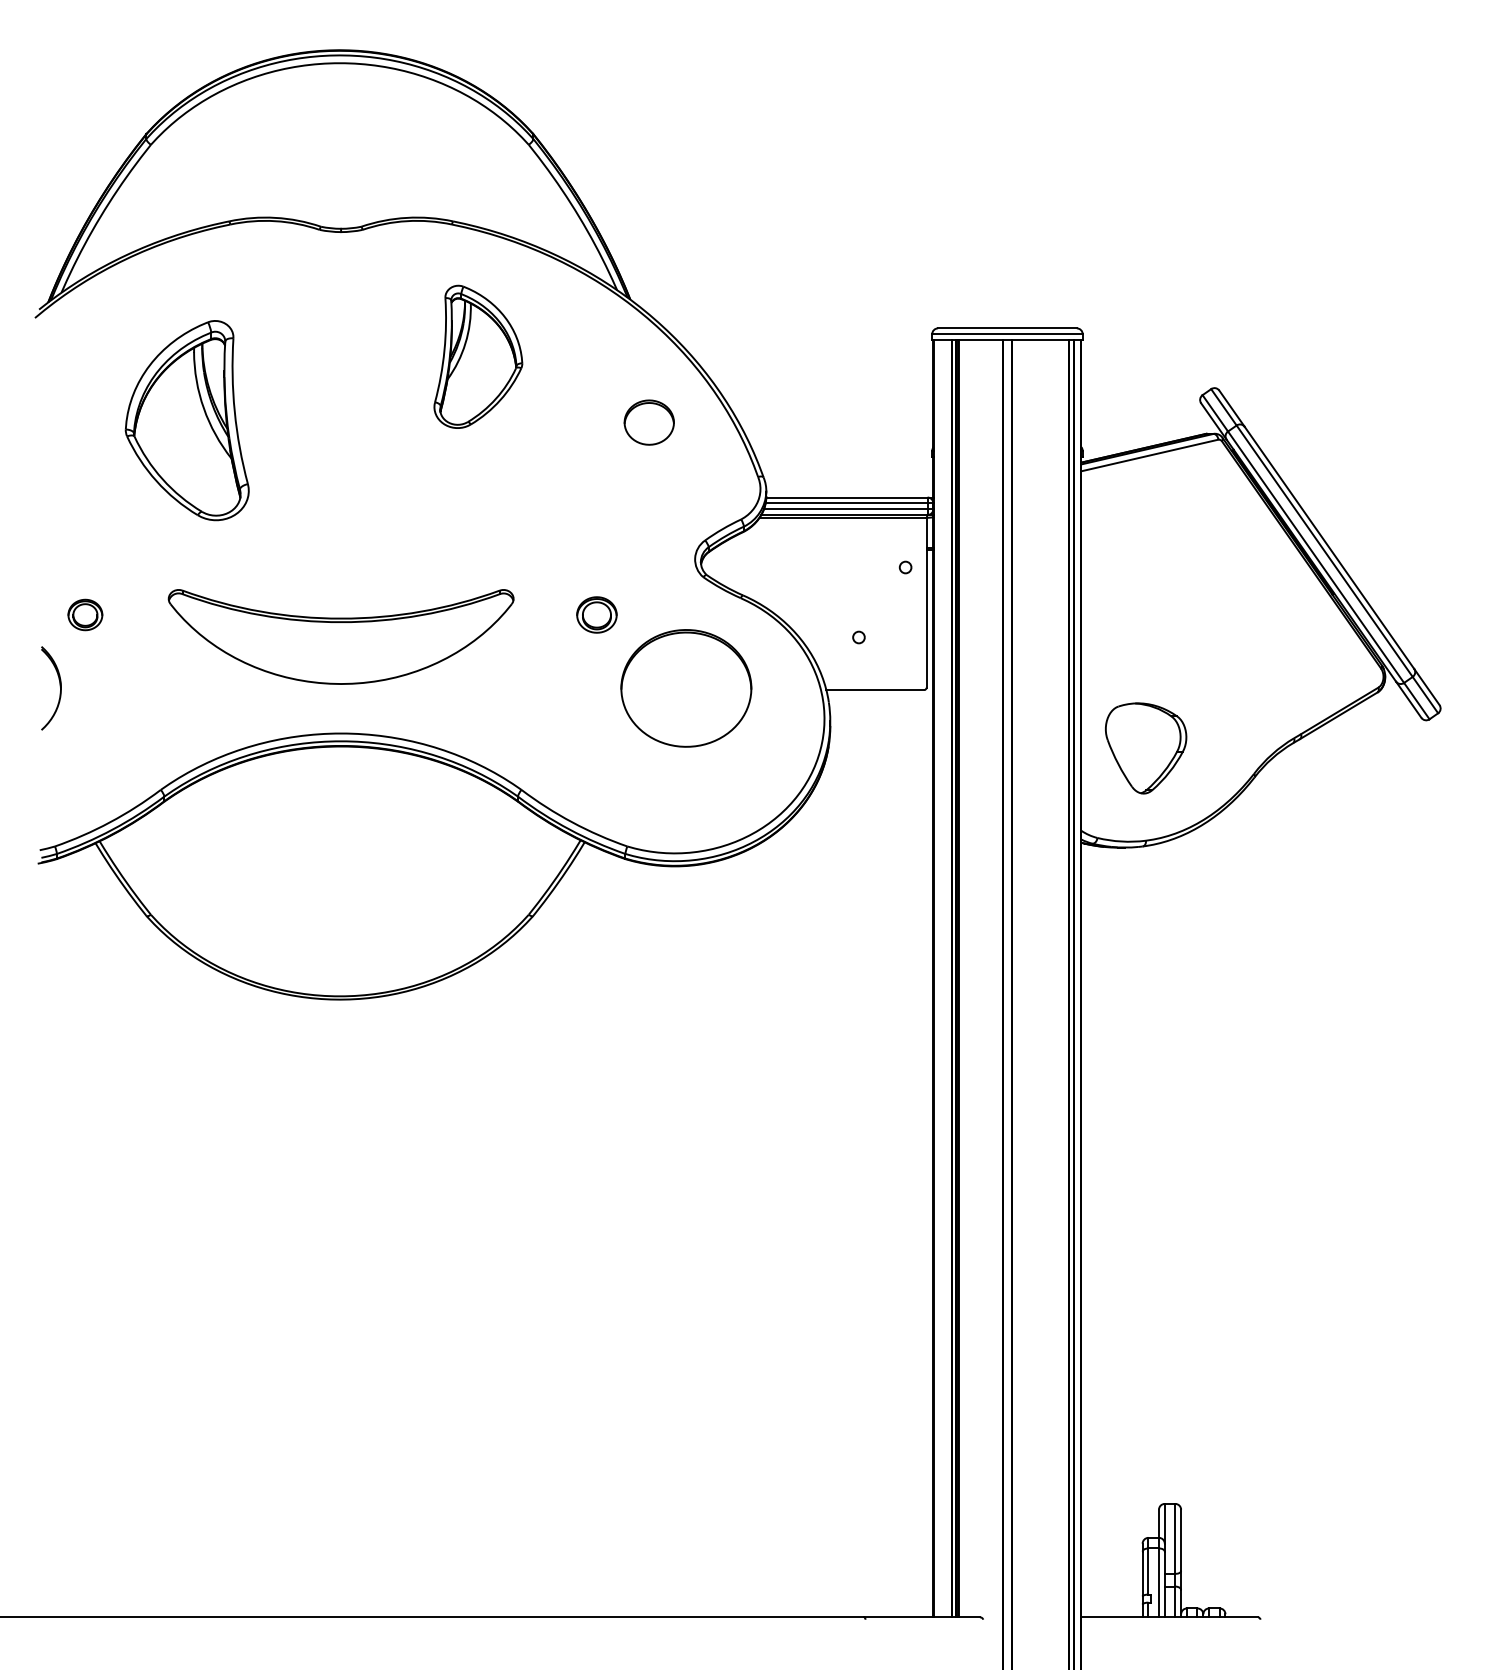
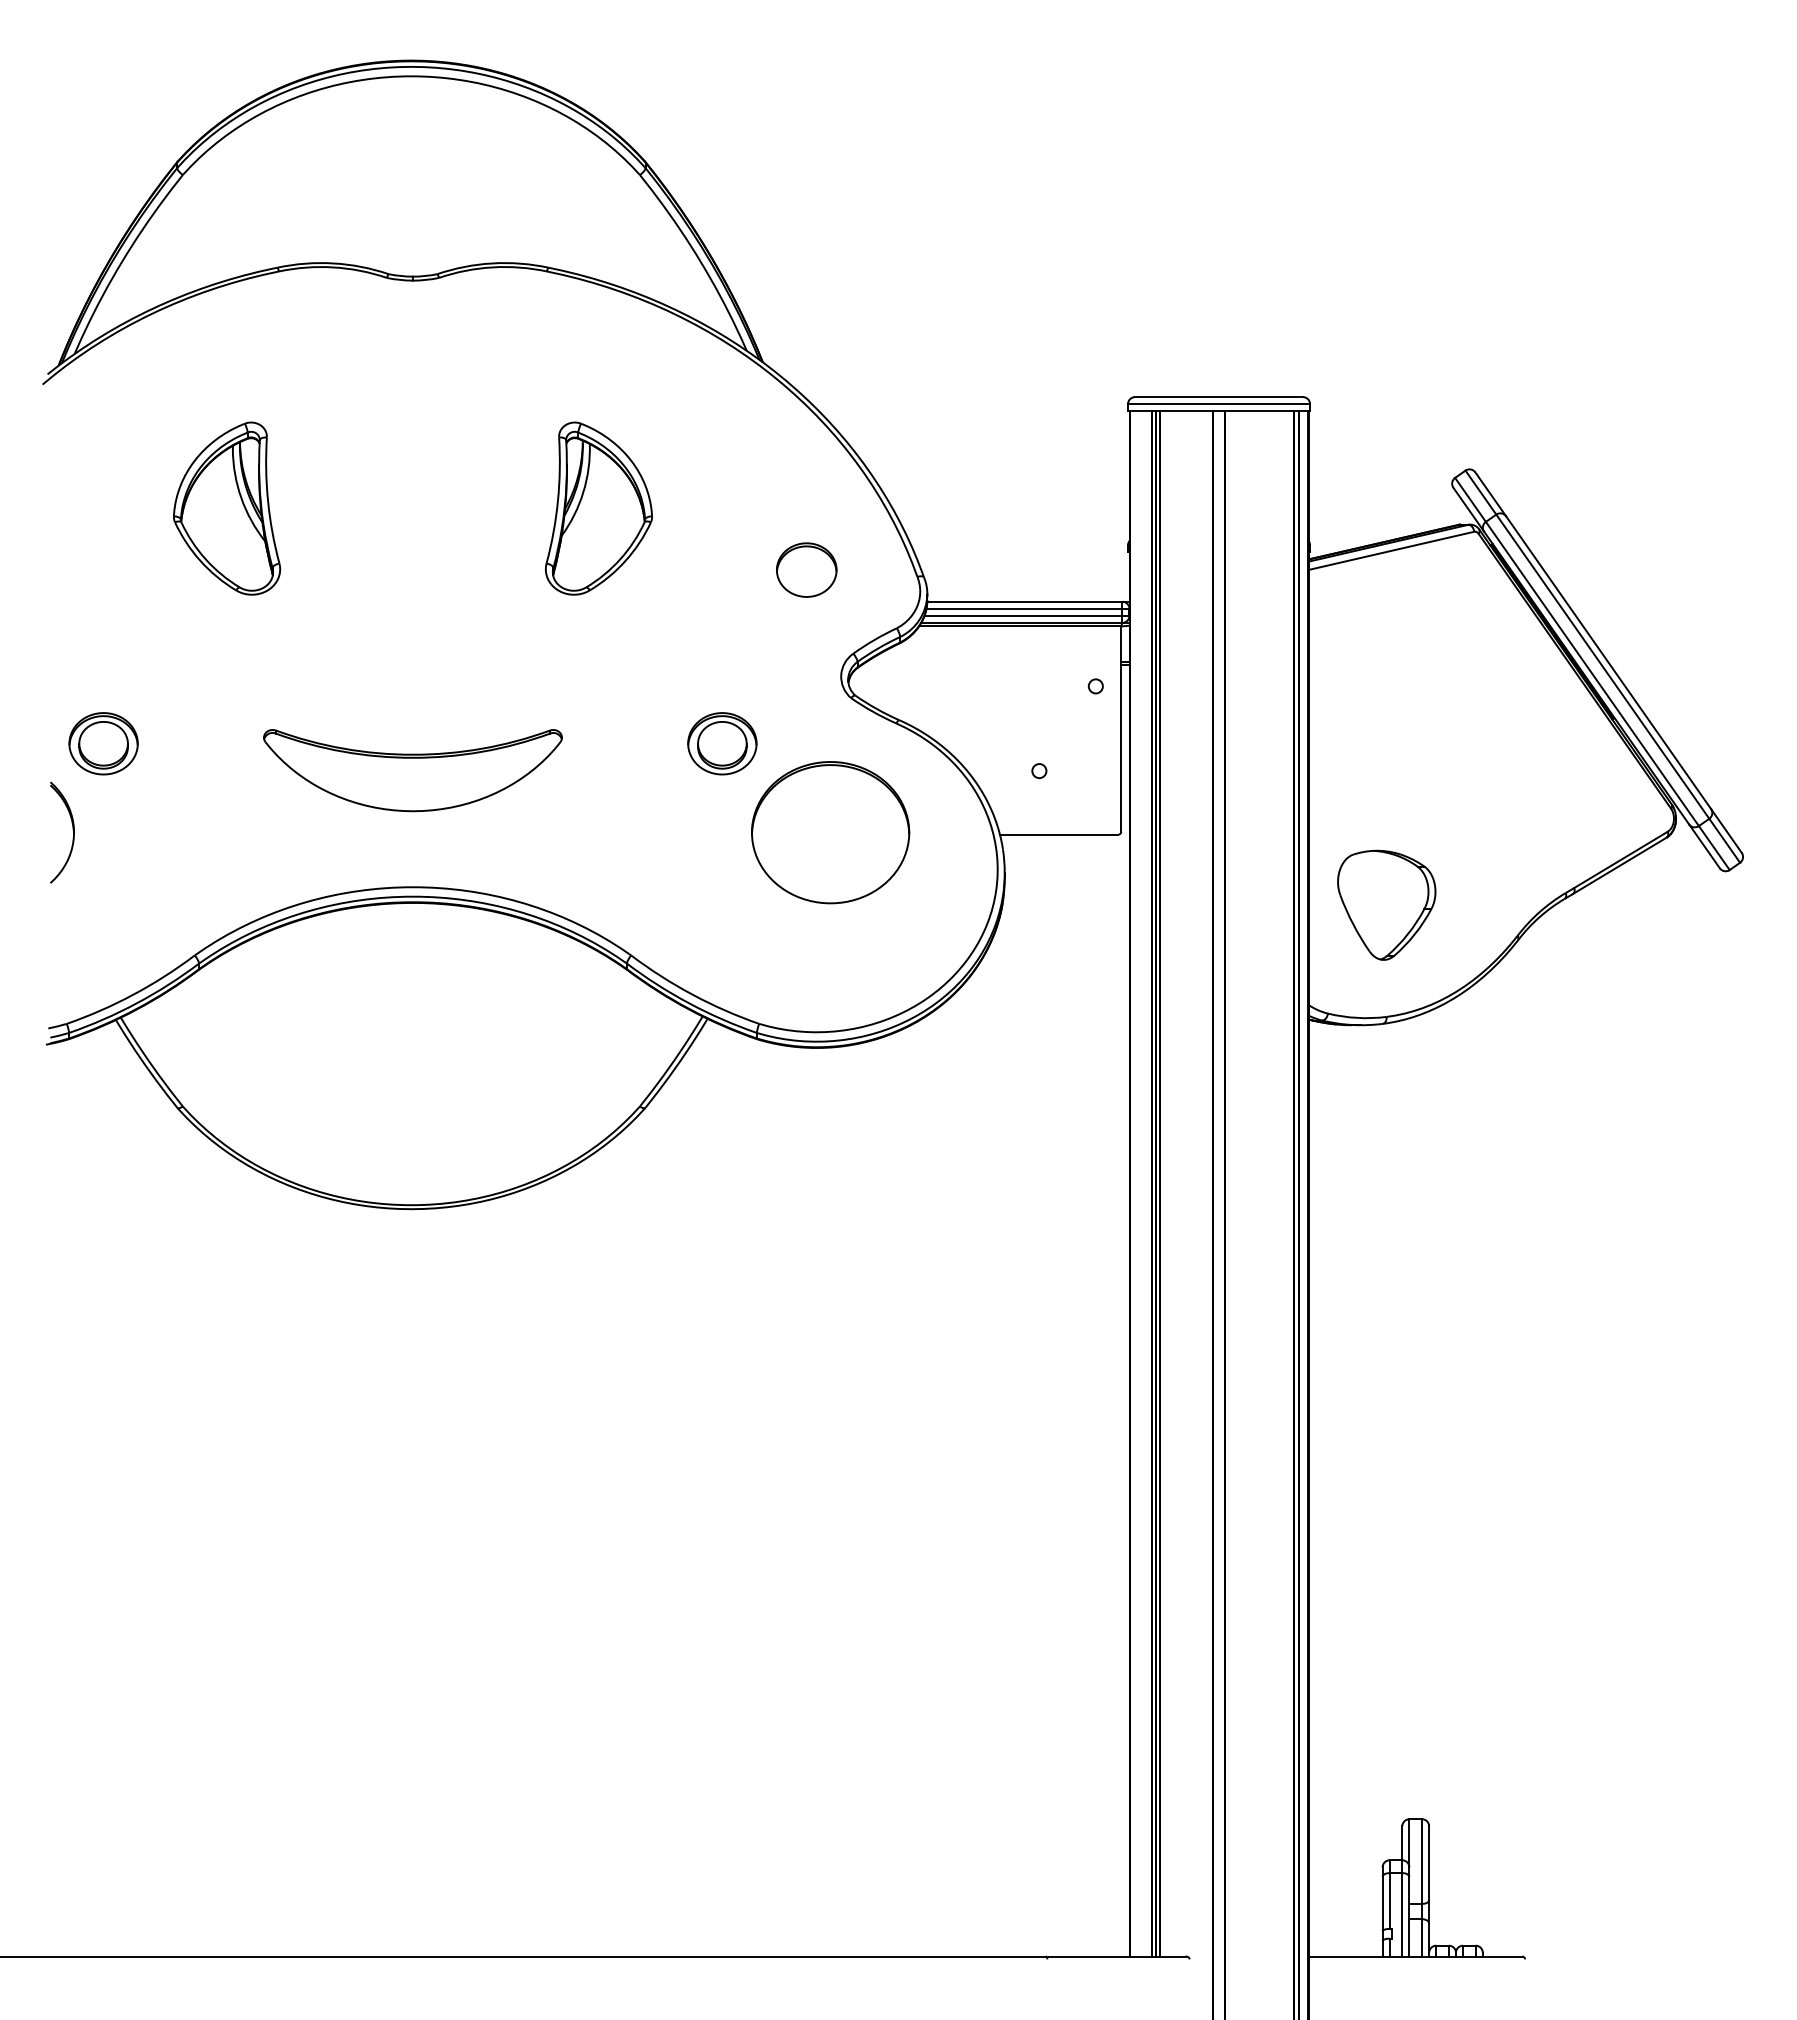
part: (477, 356) -> (598, 508), moved
part: (187, 420) -> (227, 508), size x0.71
part: (649, 422) -> (806, 569), moved
part: (85, 614) -> (103, 743), size x1.67
part: (597, 614) -> (722, 743), size x1.43
part: (340, 637) -> (412, 770), size x0.71

